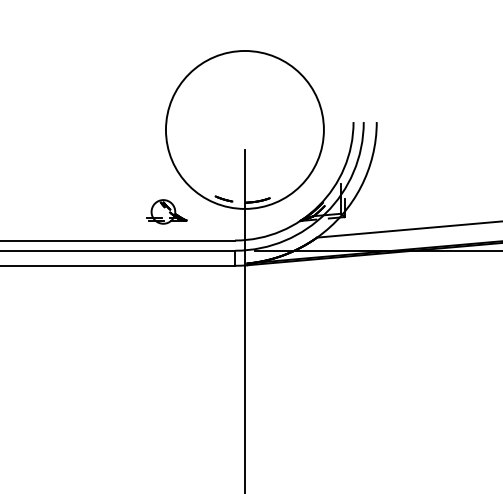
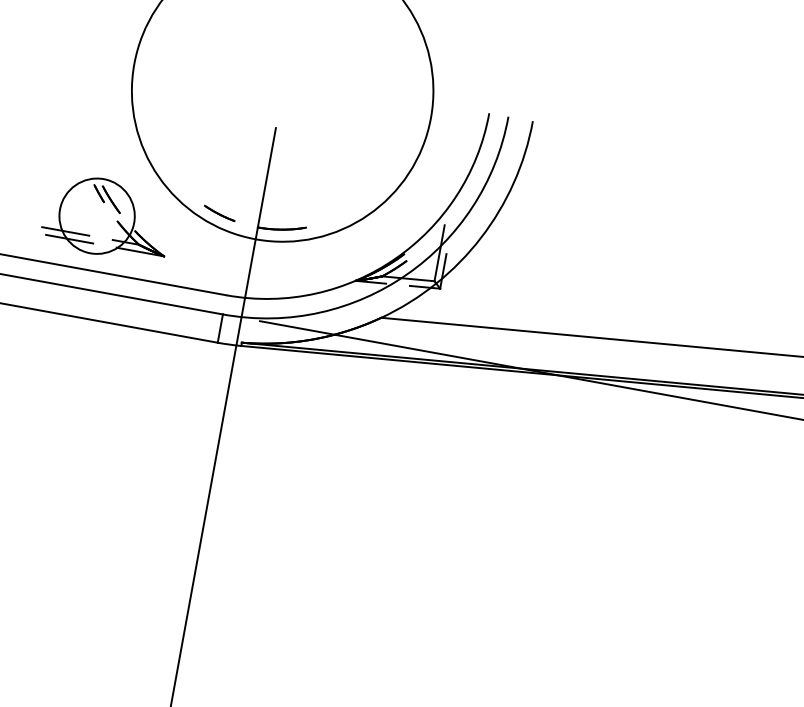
part: (166, 211) -> (107, 217), size x1.67

